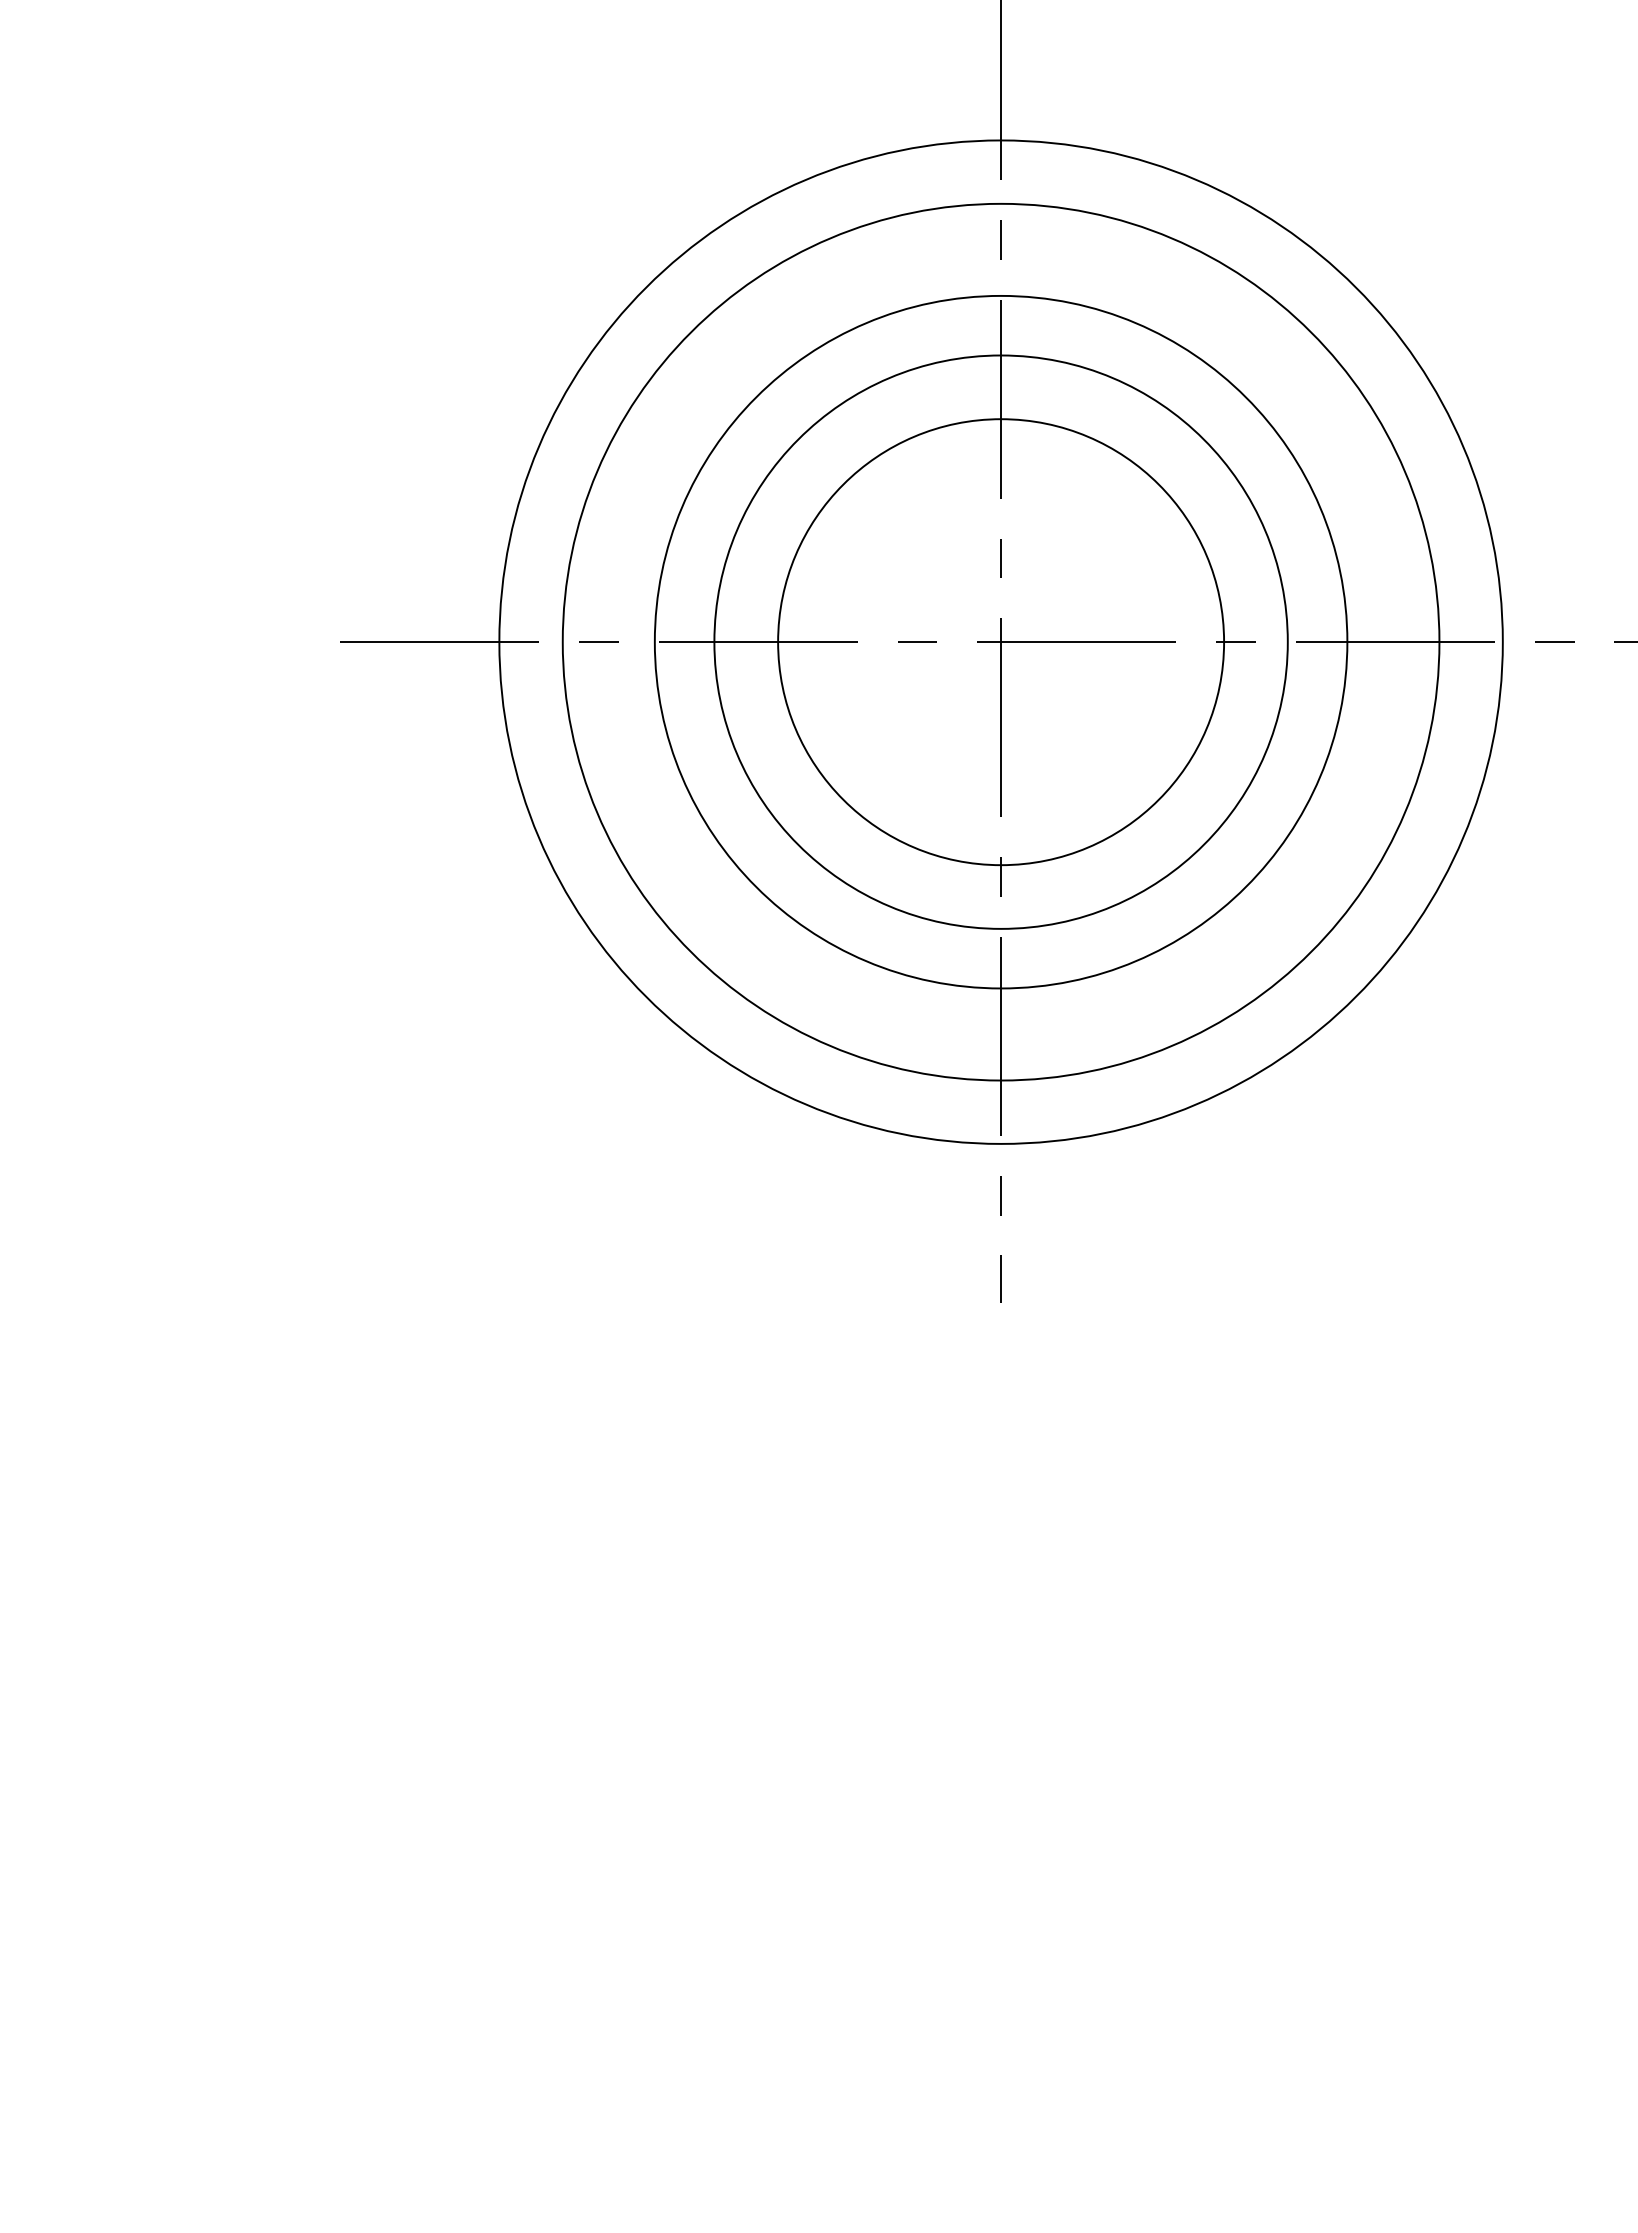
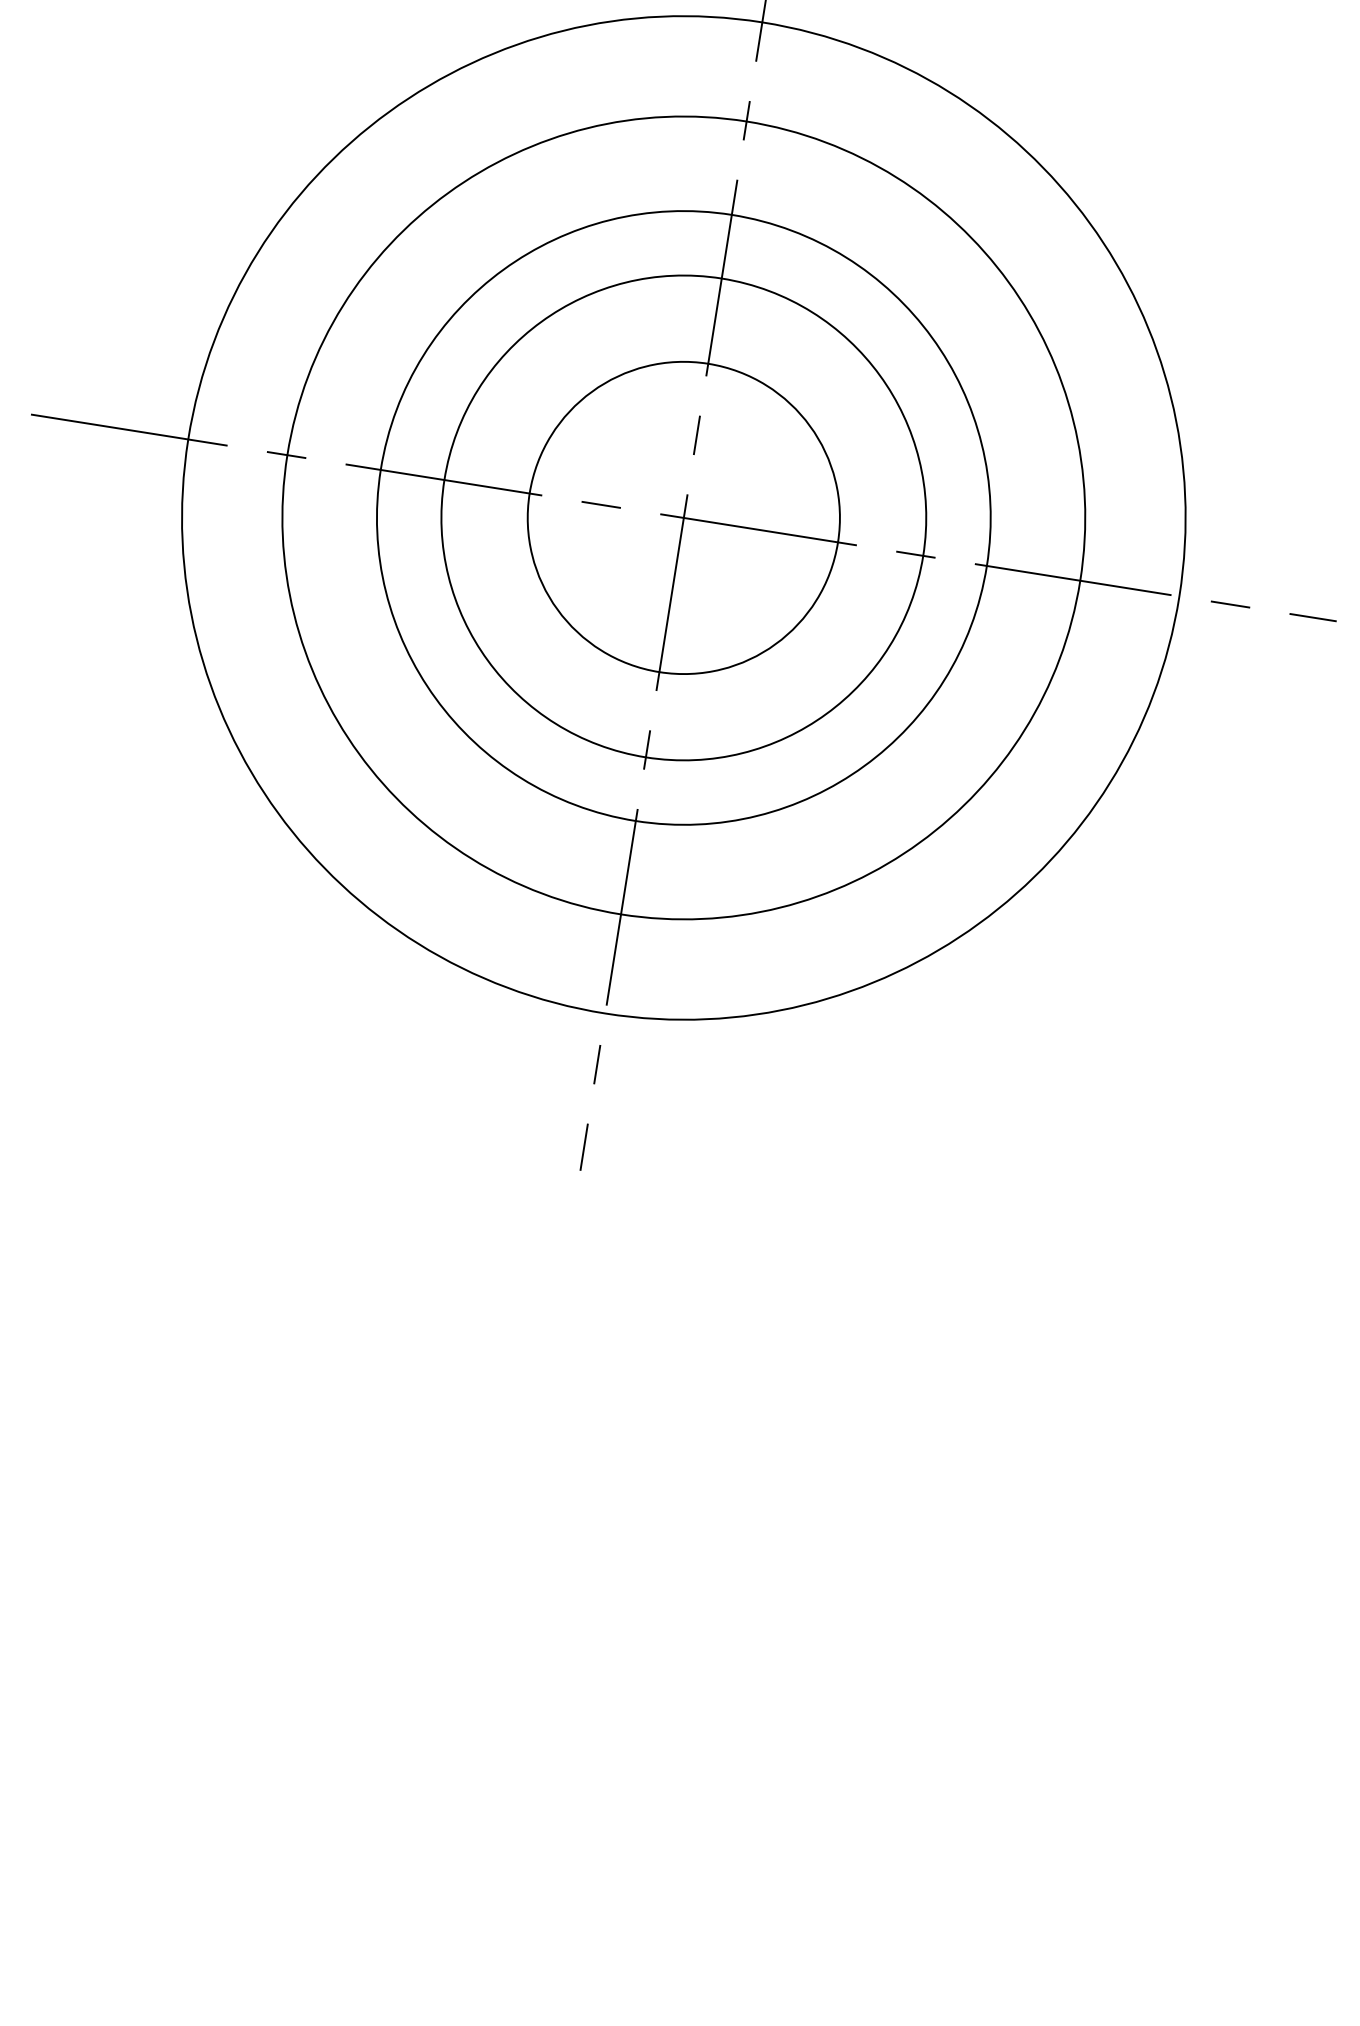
circle: (1000, 641) -> (683, 517), size x0.7
circle: (1000, 641) -> (683, 517), size x0.7
circle: (1000, 641) -> (683, 517), size x1.4
circle: (1001, 642) -> (684, 518), size x0.7

